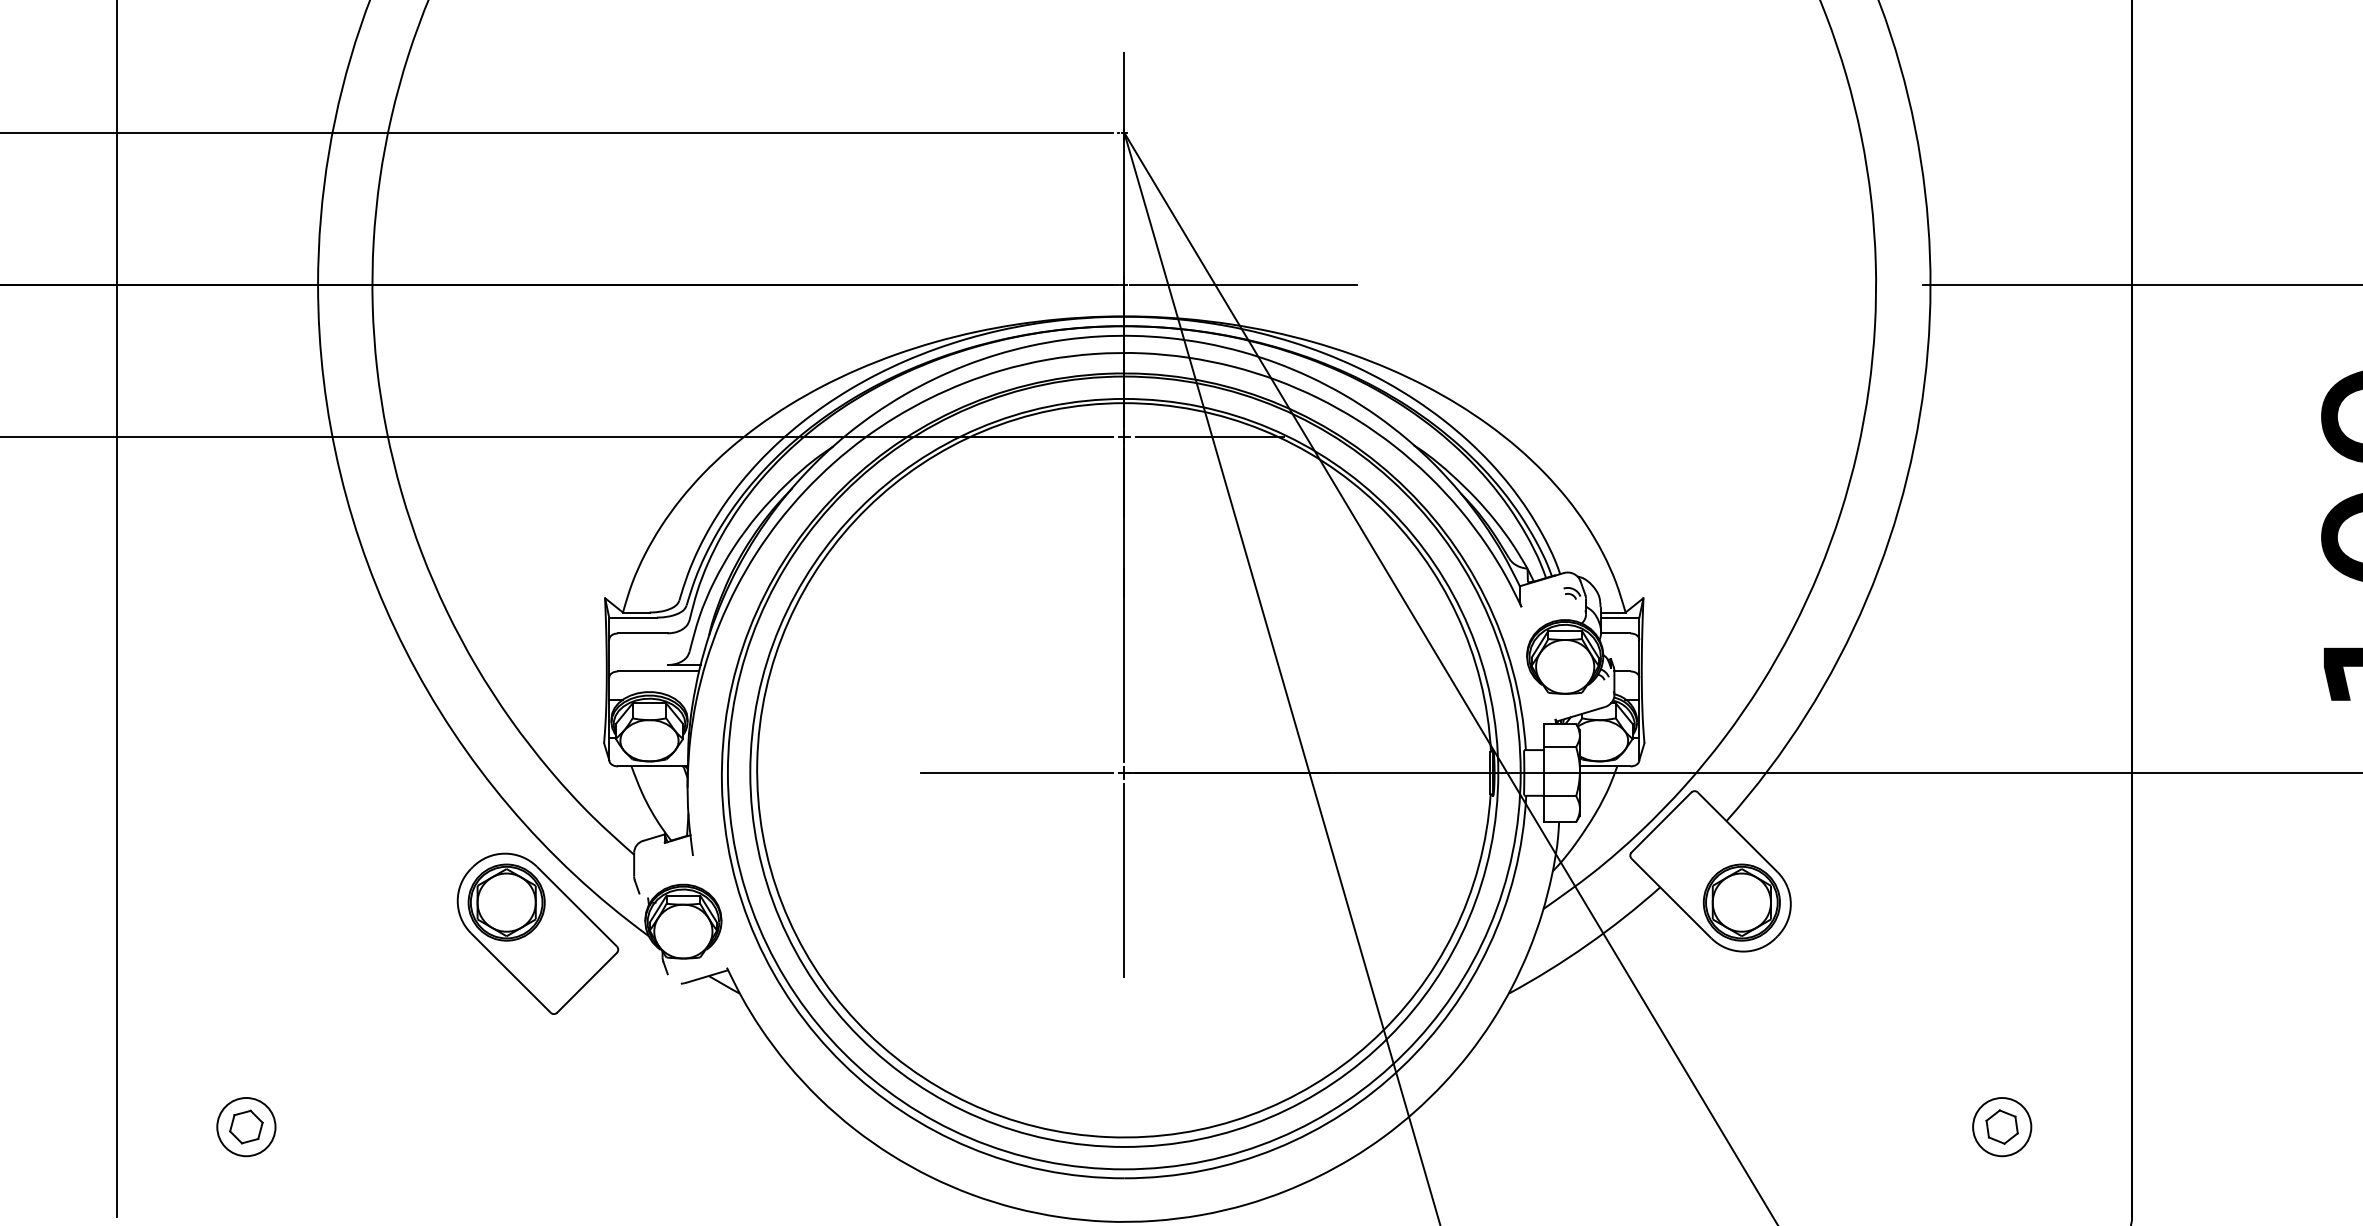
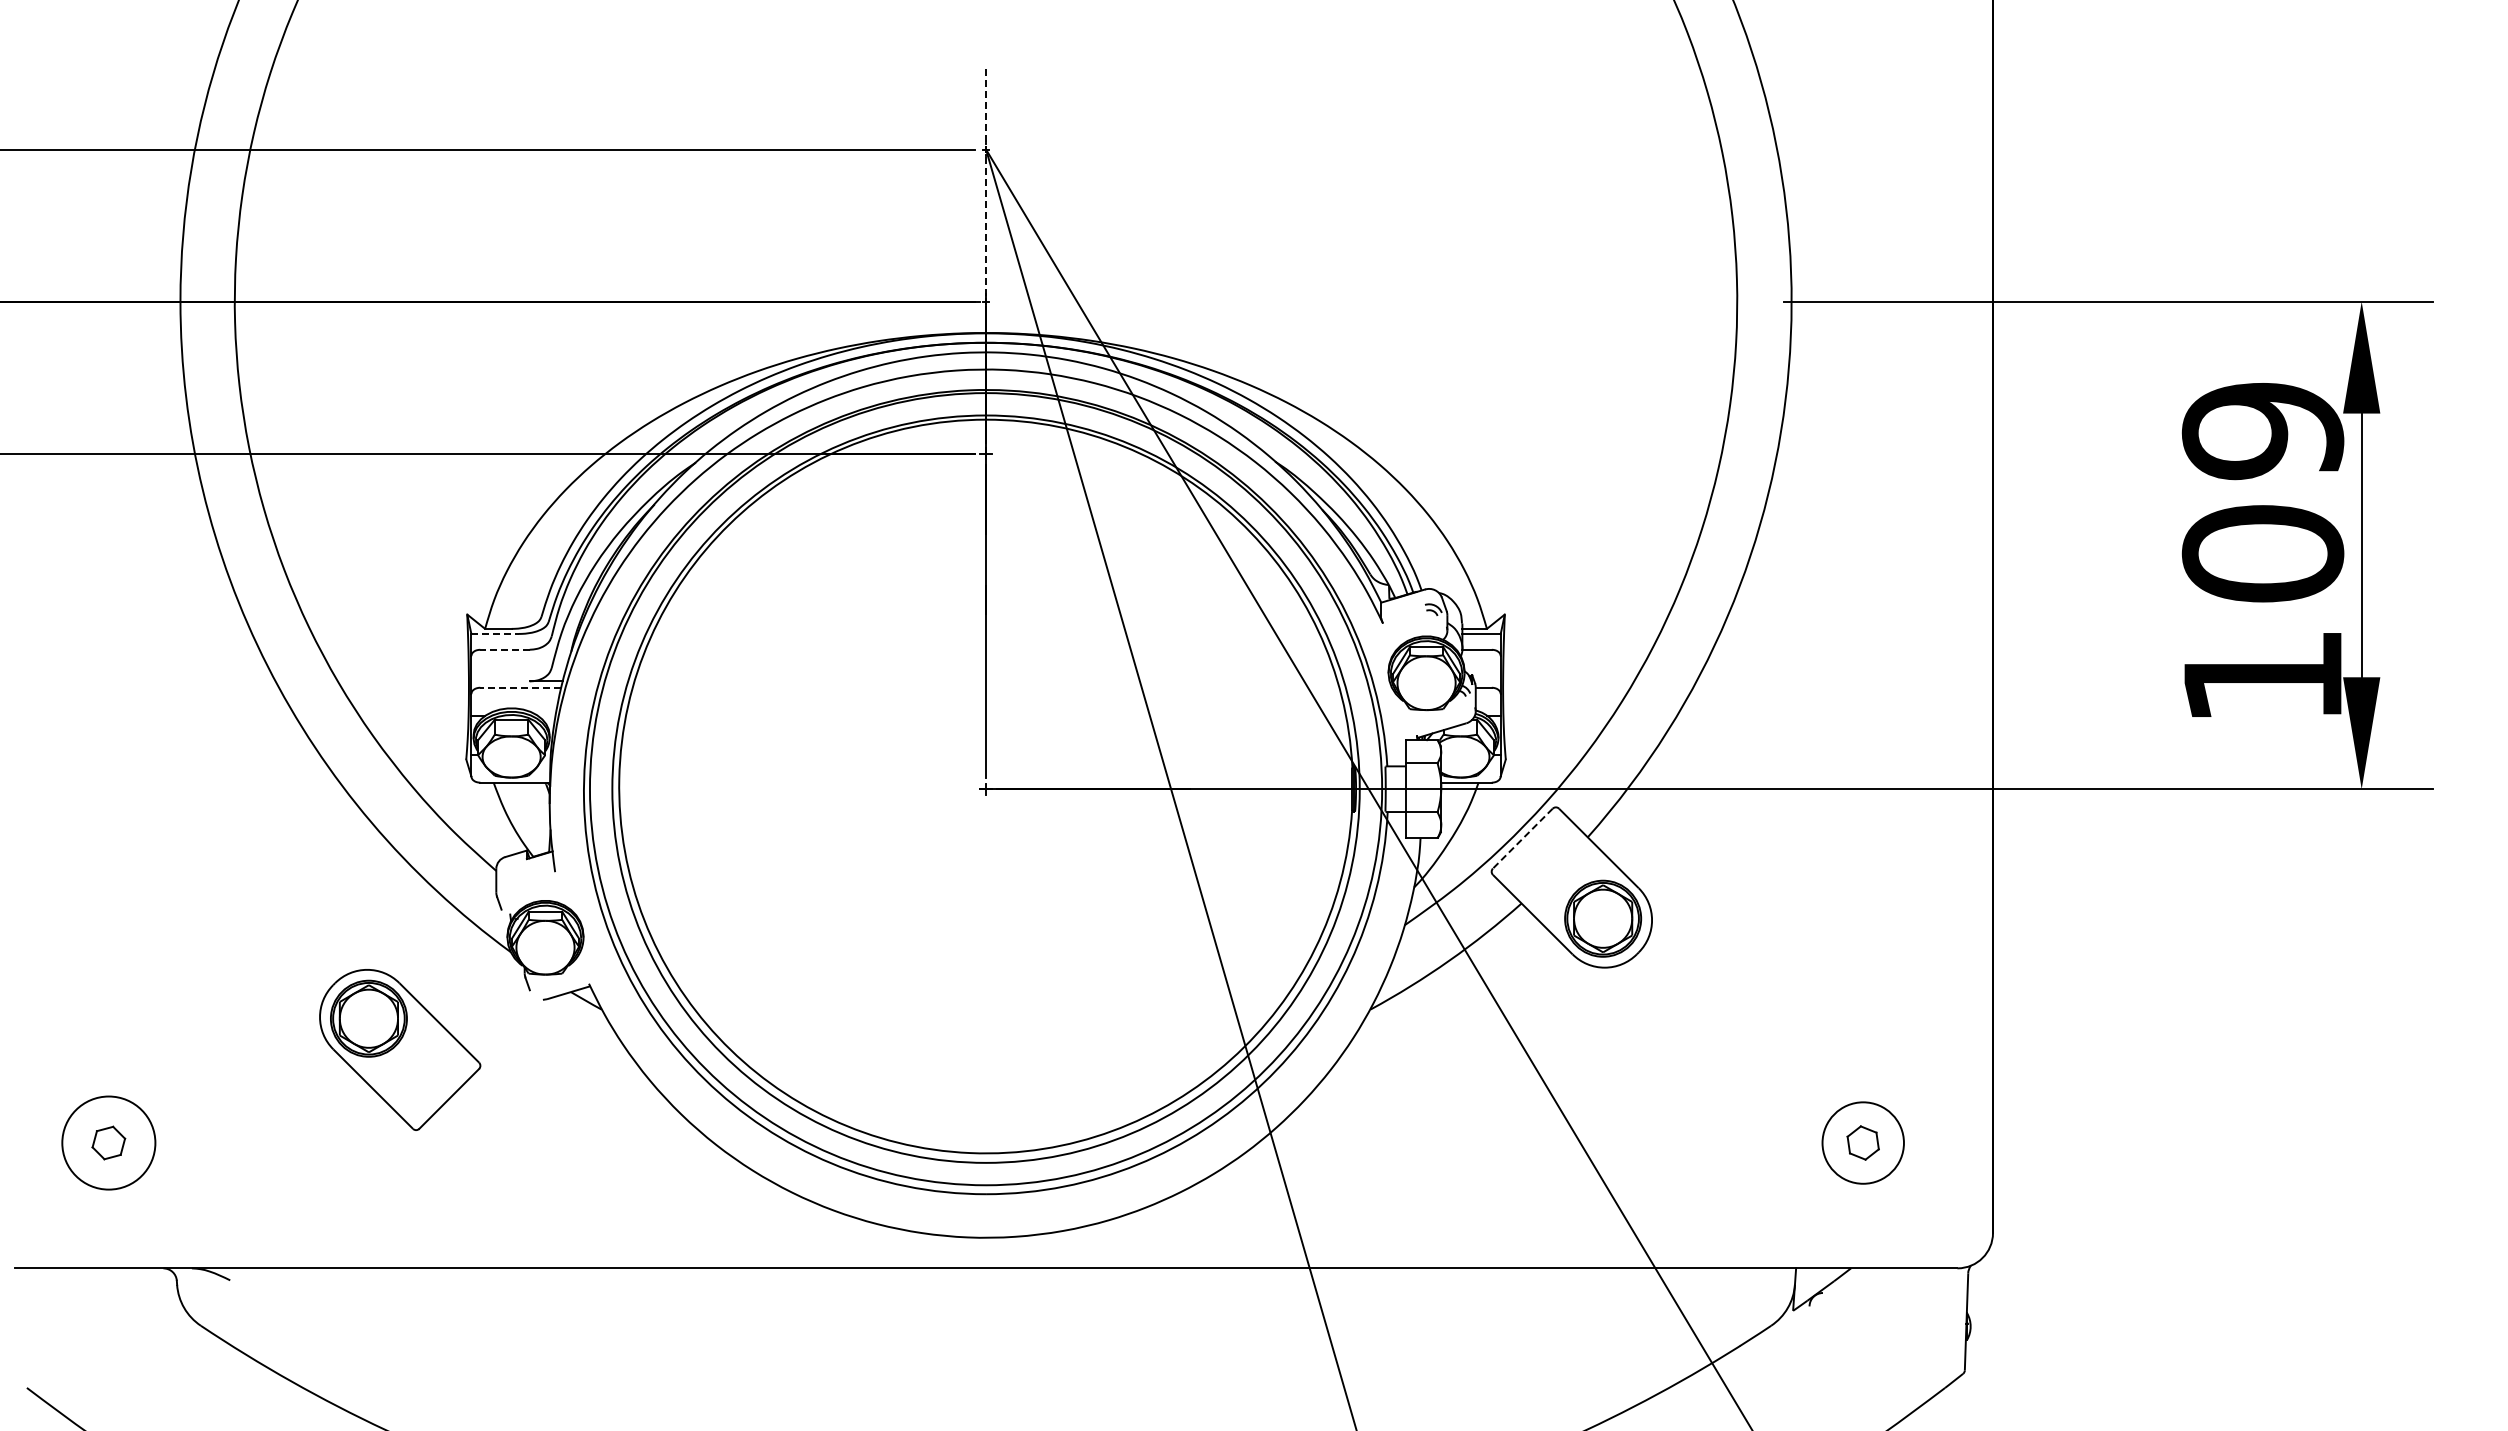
line: (1124, 165) -> (986, 182), solid -> dashed
line: (1242, 284) -> (1104, 301), removed
line: (1209, 436) -> (1071, 453), removed
line: (633, 617) -> (495, 633), solid -> dashed
line: (642, 633) -> (504, 649), solid -> dashed
line: (658, 671) -> (520, 687), solid -> dashed
line: (1016, 773) -> (878, 789), removed
line: (1661, 822) -> (1522, 838), solid -> dashed
line: (1124, 880) -> (986, 896), removed
part: (538, 933) -> (400, 1049), moved
circle: (246, 1126) -> (108, 1142), size x1.6
circle: (2002, 1126) -> (1863, 1142), size x1.4

